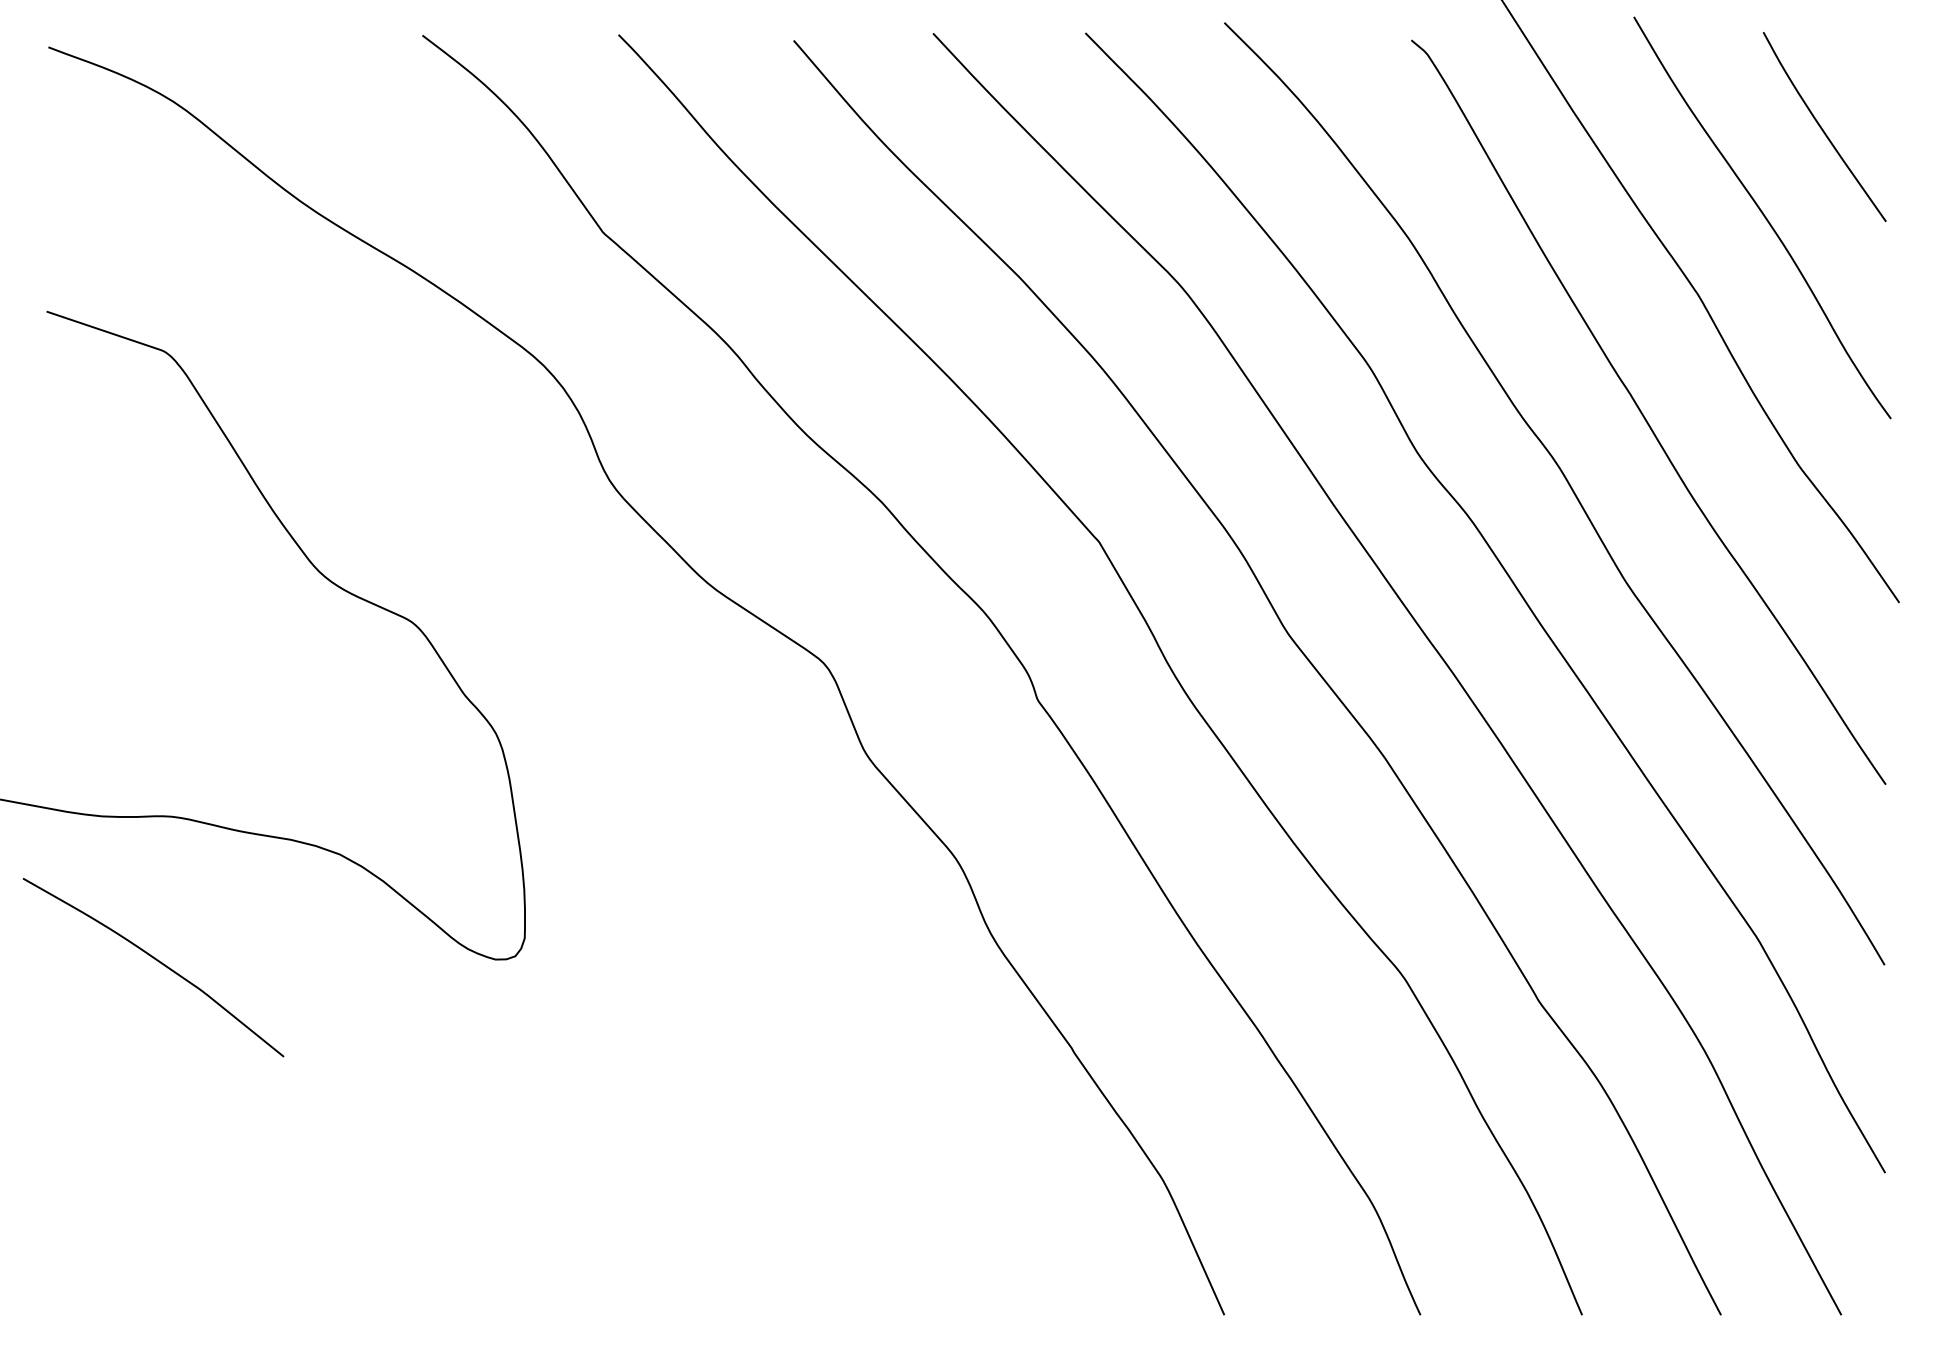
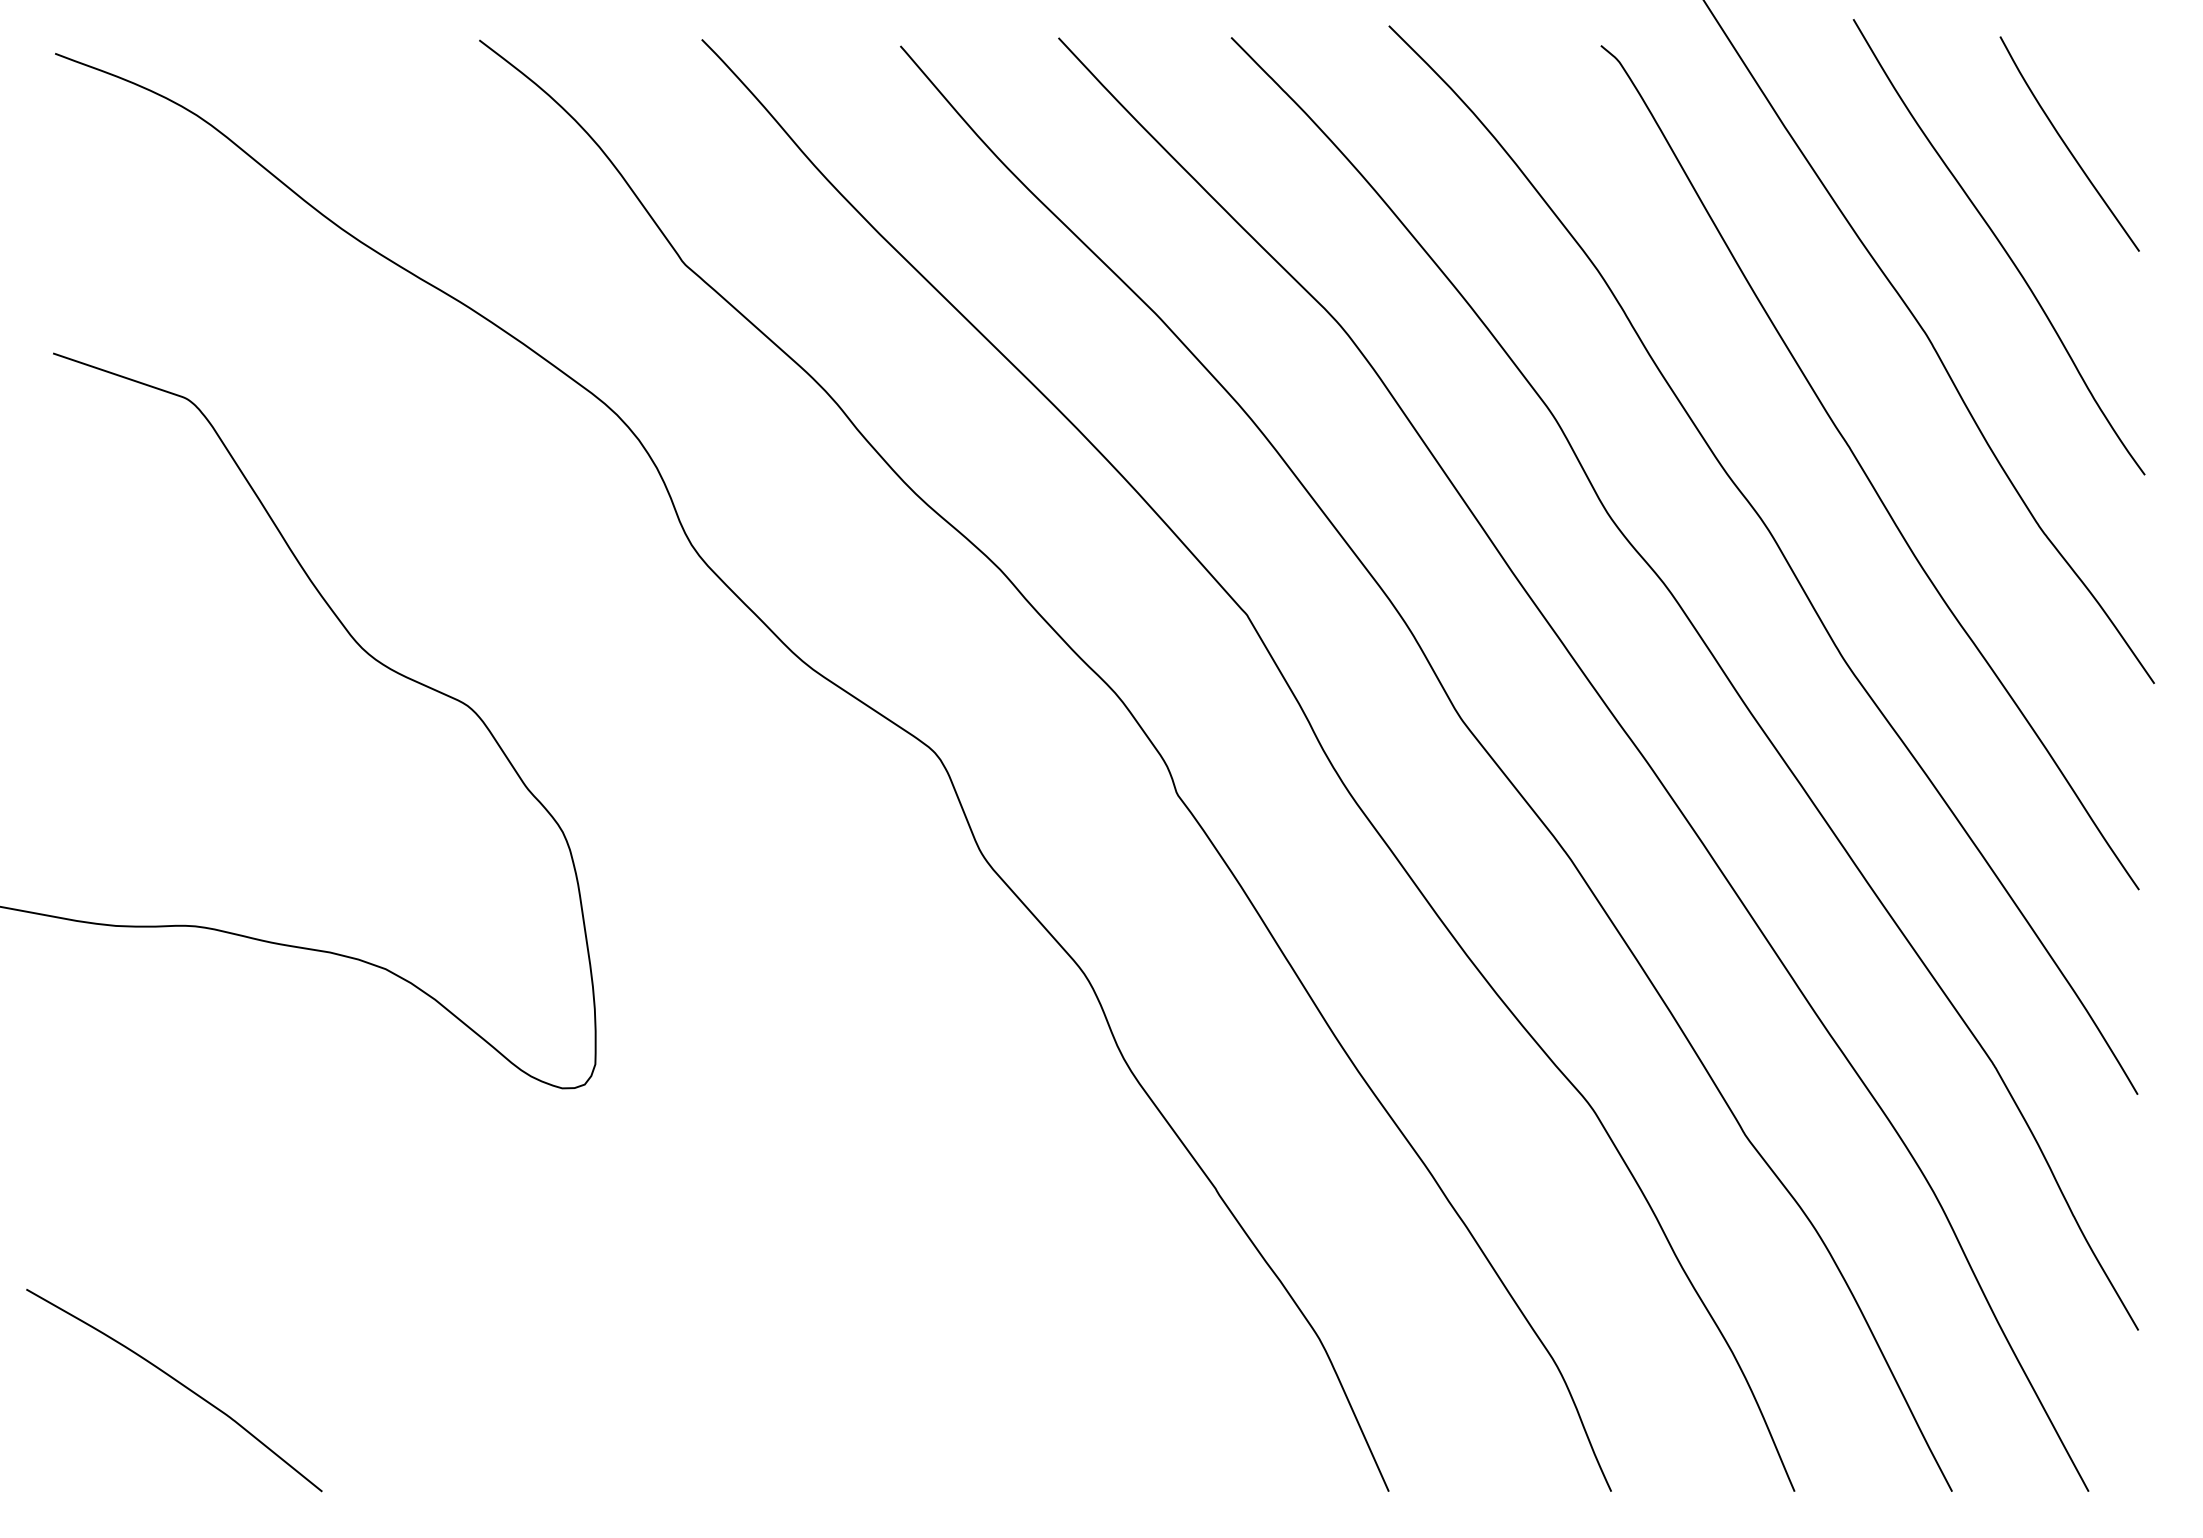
curve: (157, 961) -> (178, 1383), moved

